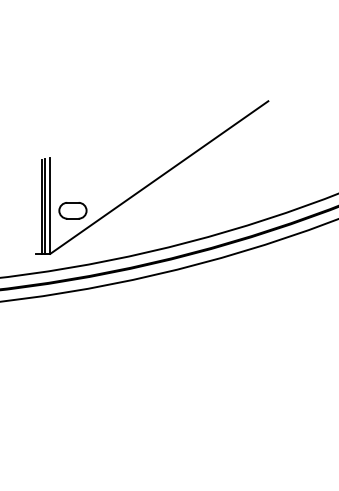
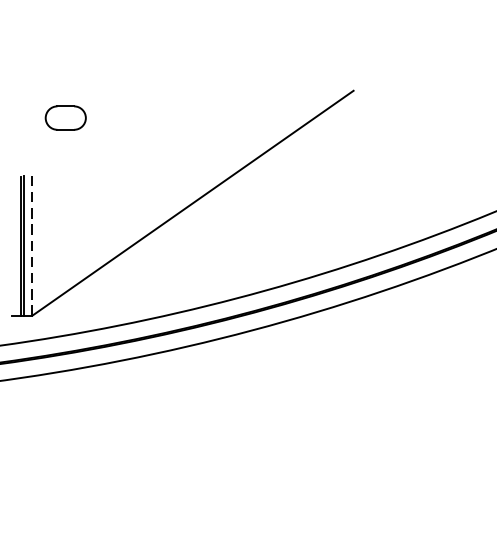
line: (50, 206) -> (32, 245), solid -> dashed
part: (72, 210) -> (65, 117), moved

